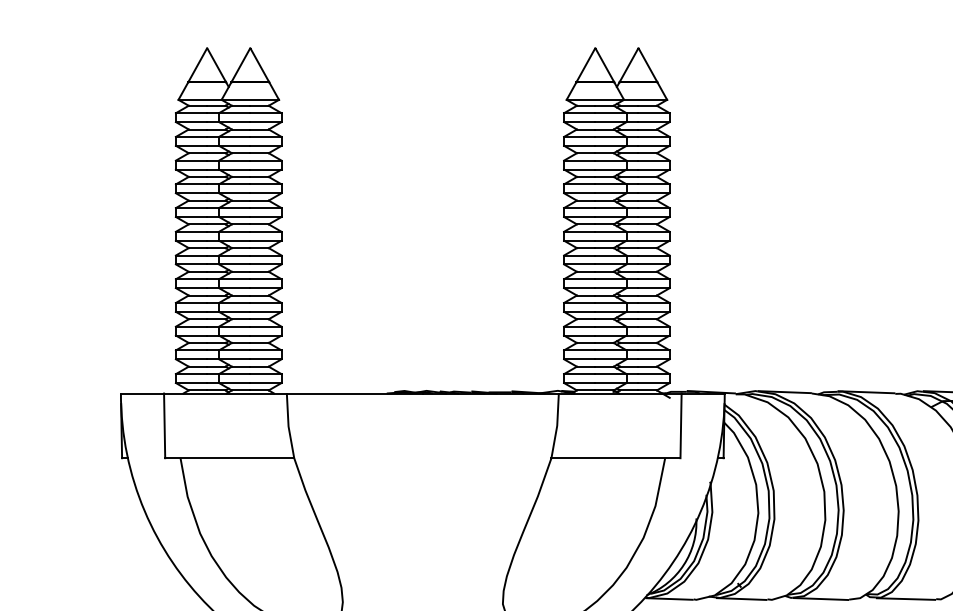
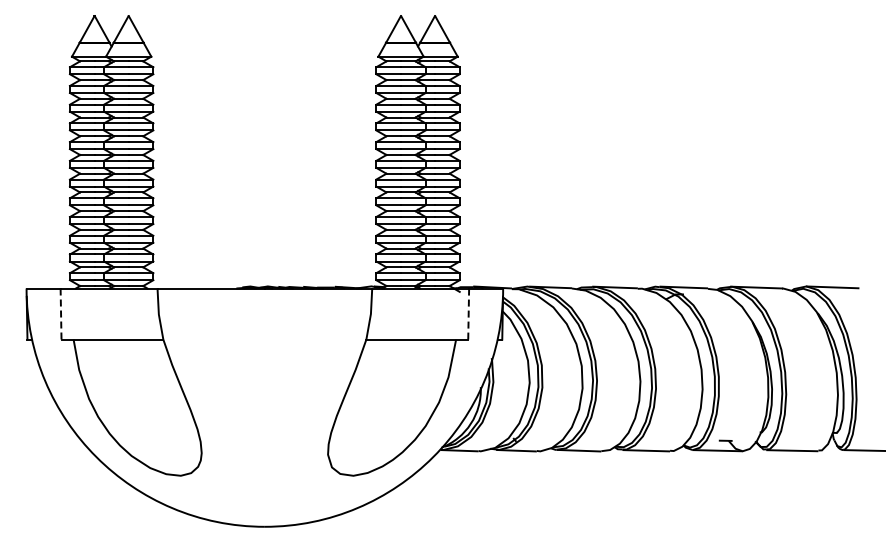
line: (165, 426) -> (61, 314), solid -> dashed
line: (680, 426) -> (468, 314), solid -> dashed

